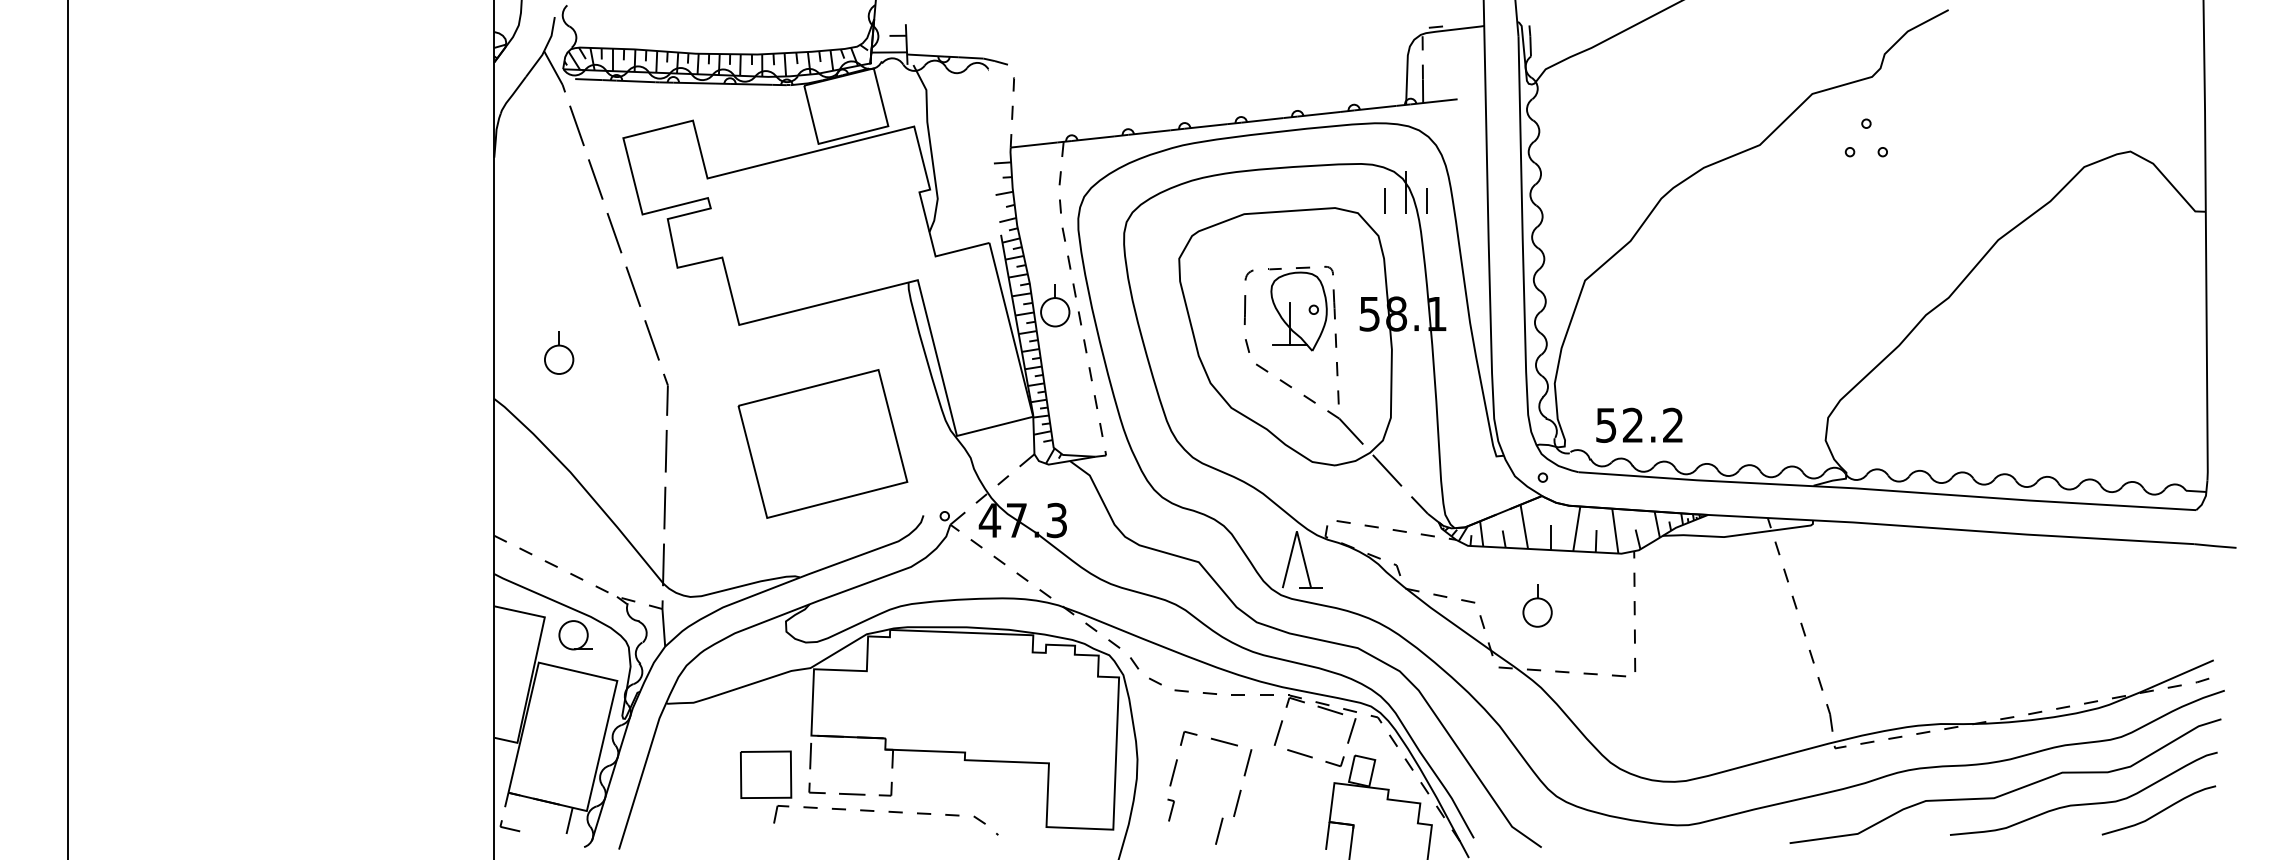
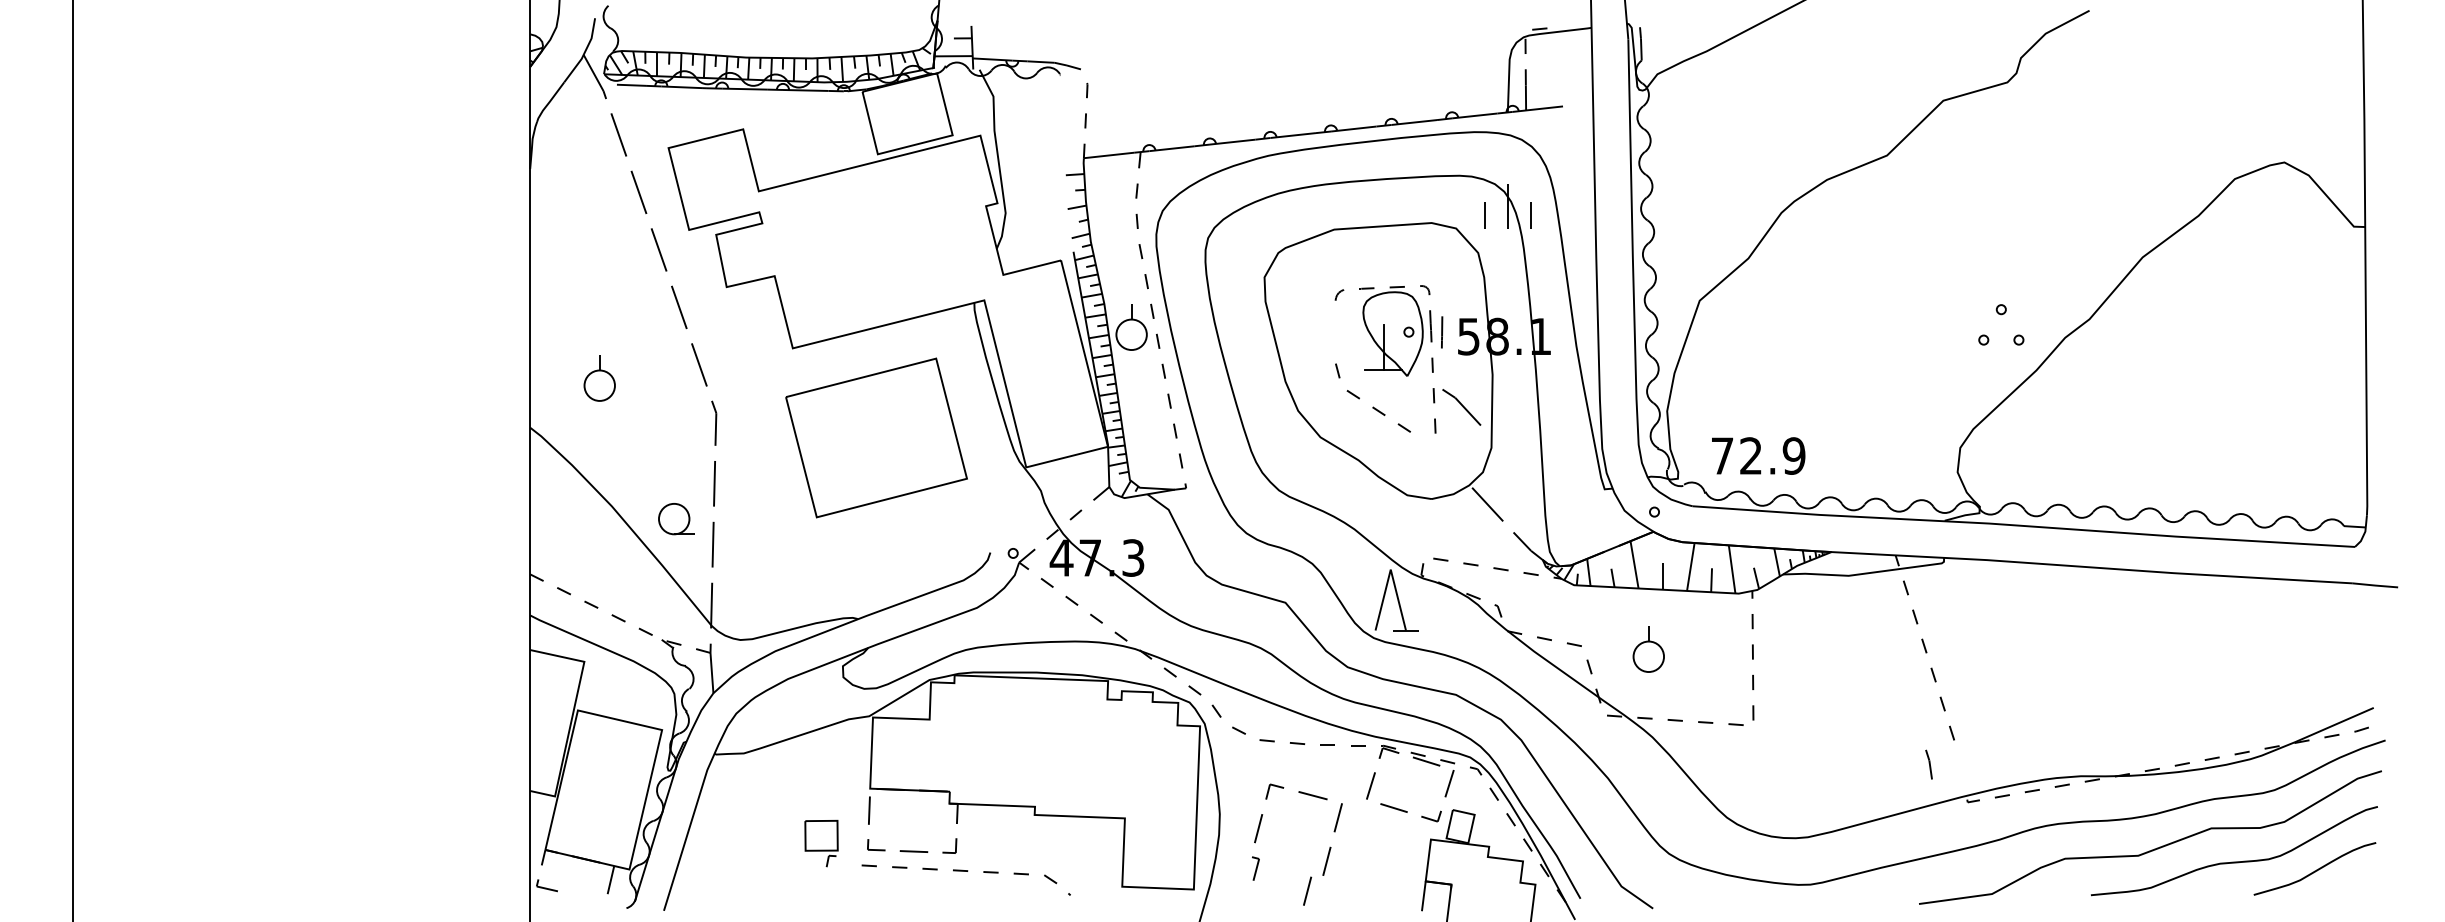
part: (1866, 129) -> (2001, 315), moved
line: (1245, 310) -> (1442, 332), moved
text: (1639, 424) -> (1758, 455), 52.2 -> 72.9
part: (1345, 427) -> (1461, 407), moved
part: (822, 443) -> (876, 437), moved
part: (575, 635) -> (676, 519), moved
part: (1829, 717) -> (1928, 764), moved
part: (765, 786) -> (821, 843), size x0.6

